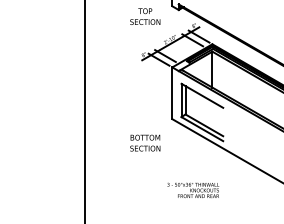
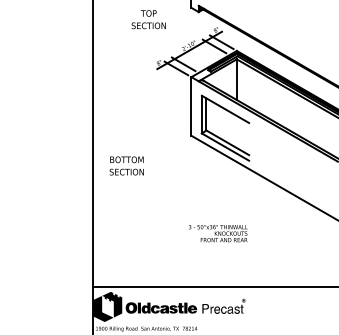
text: (145, 16) -> (148, 19), moved
text: (145, 142) -> (126, 165), moved
text: (193, 190) -> (218, 233), moved

